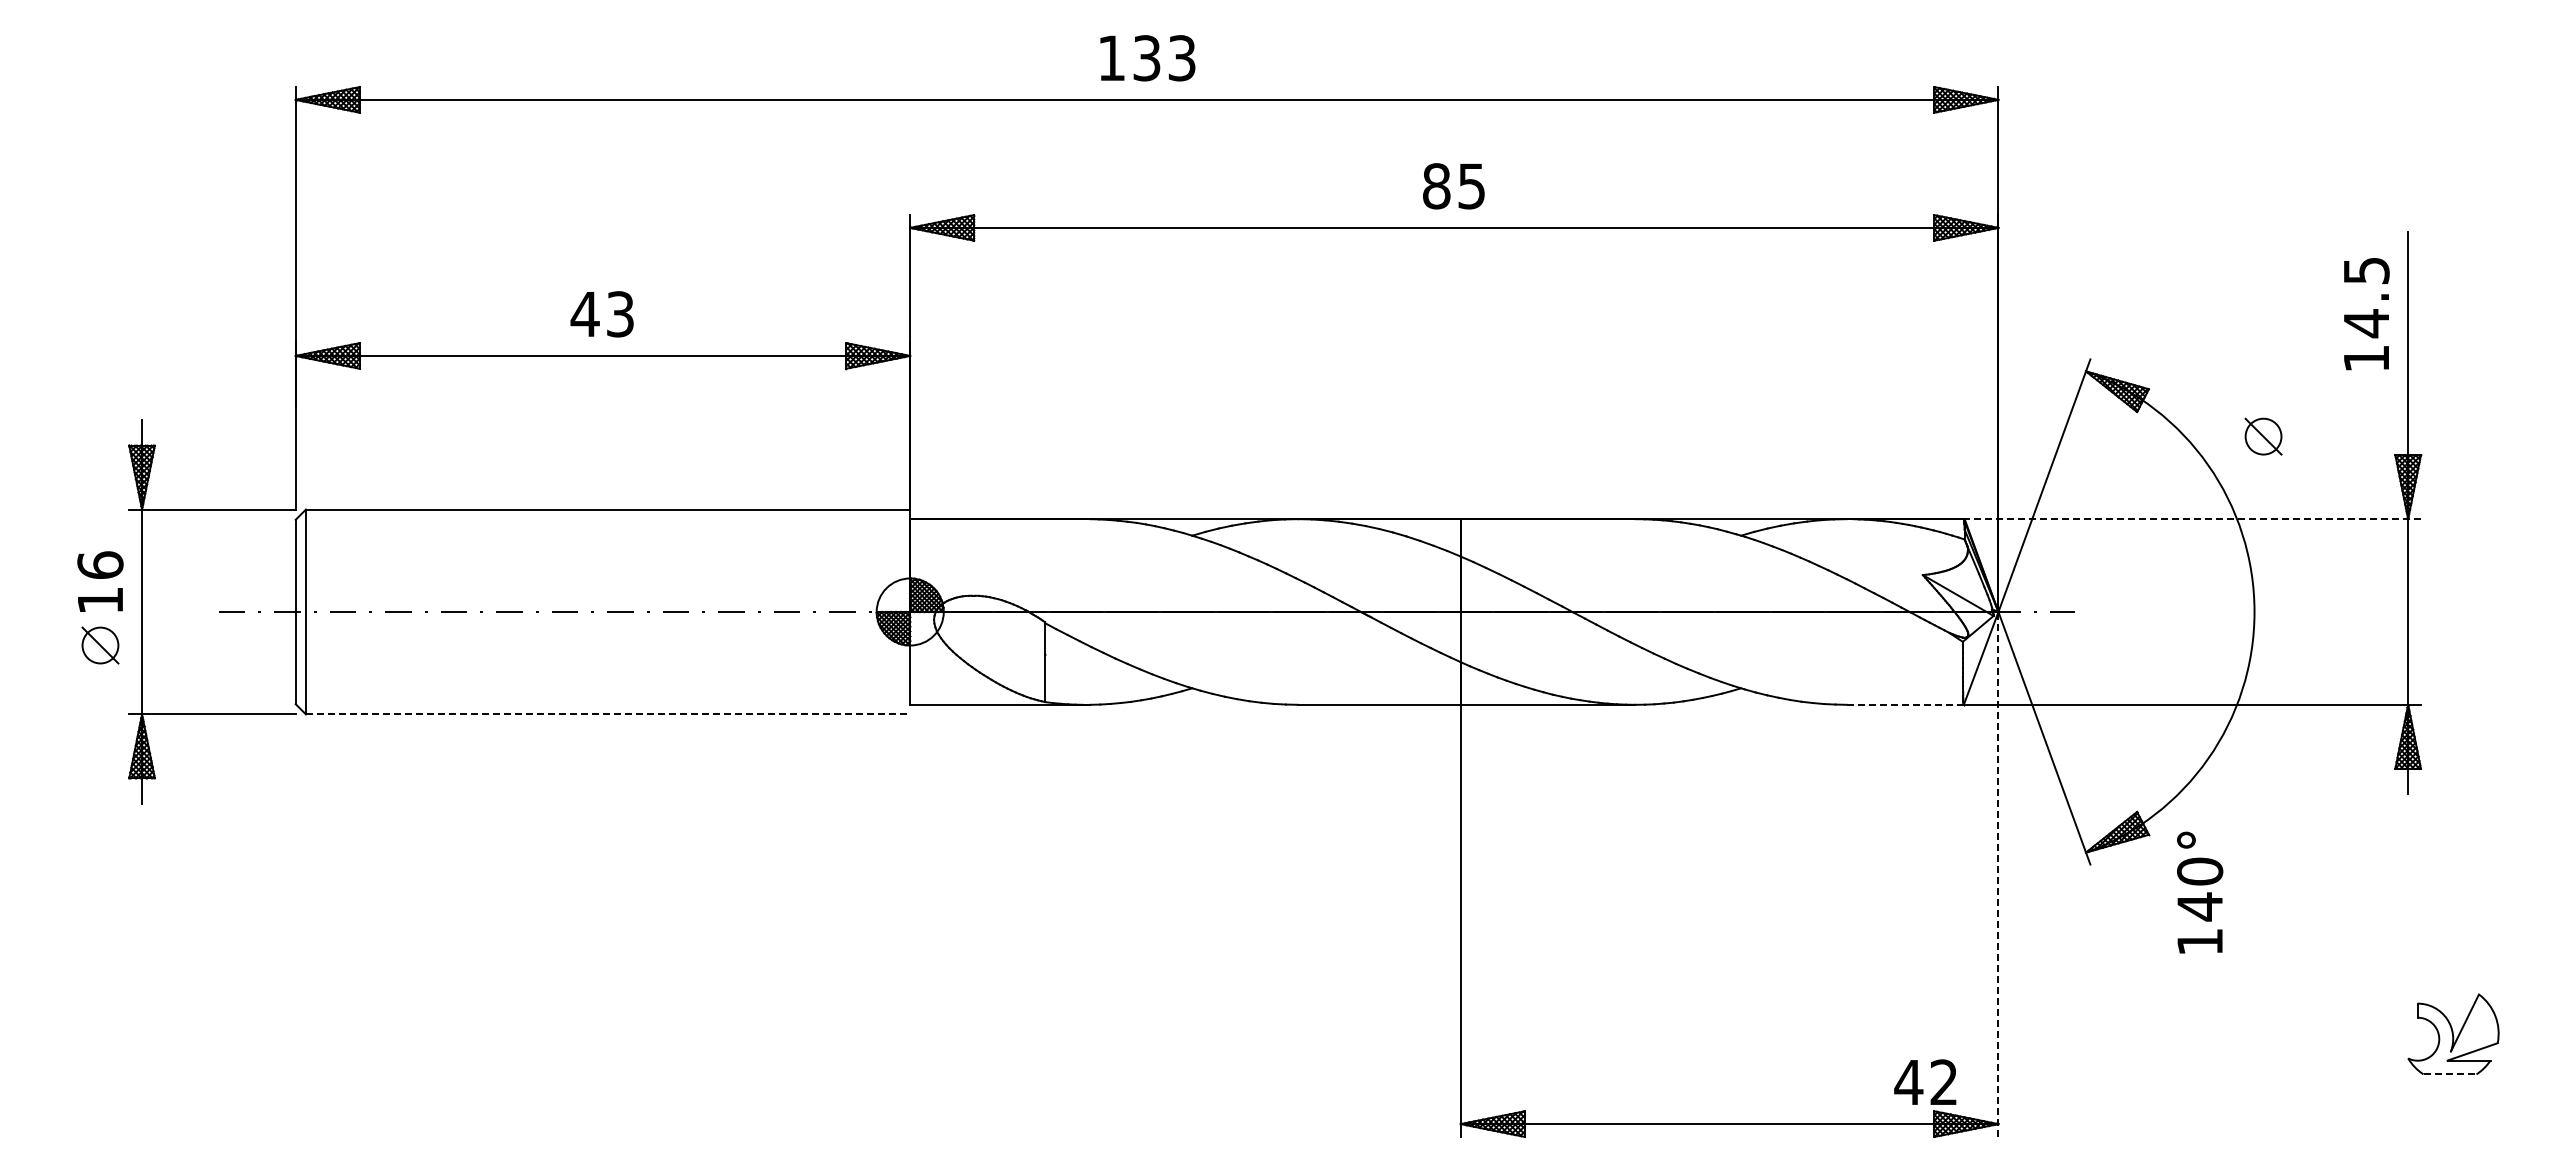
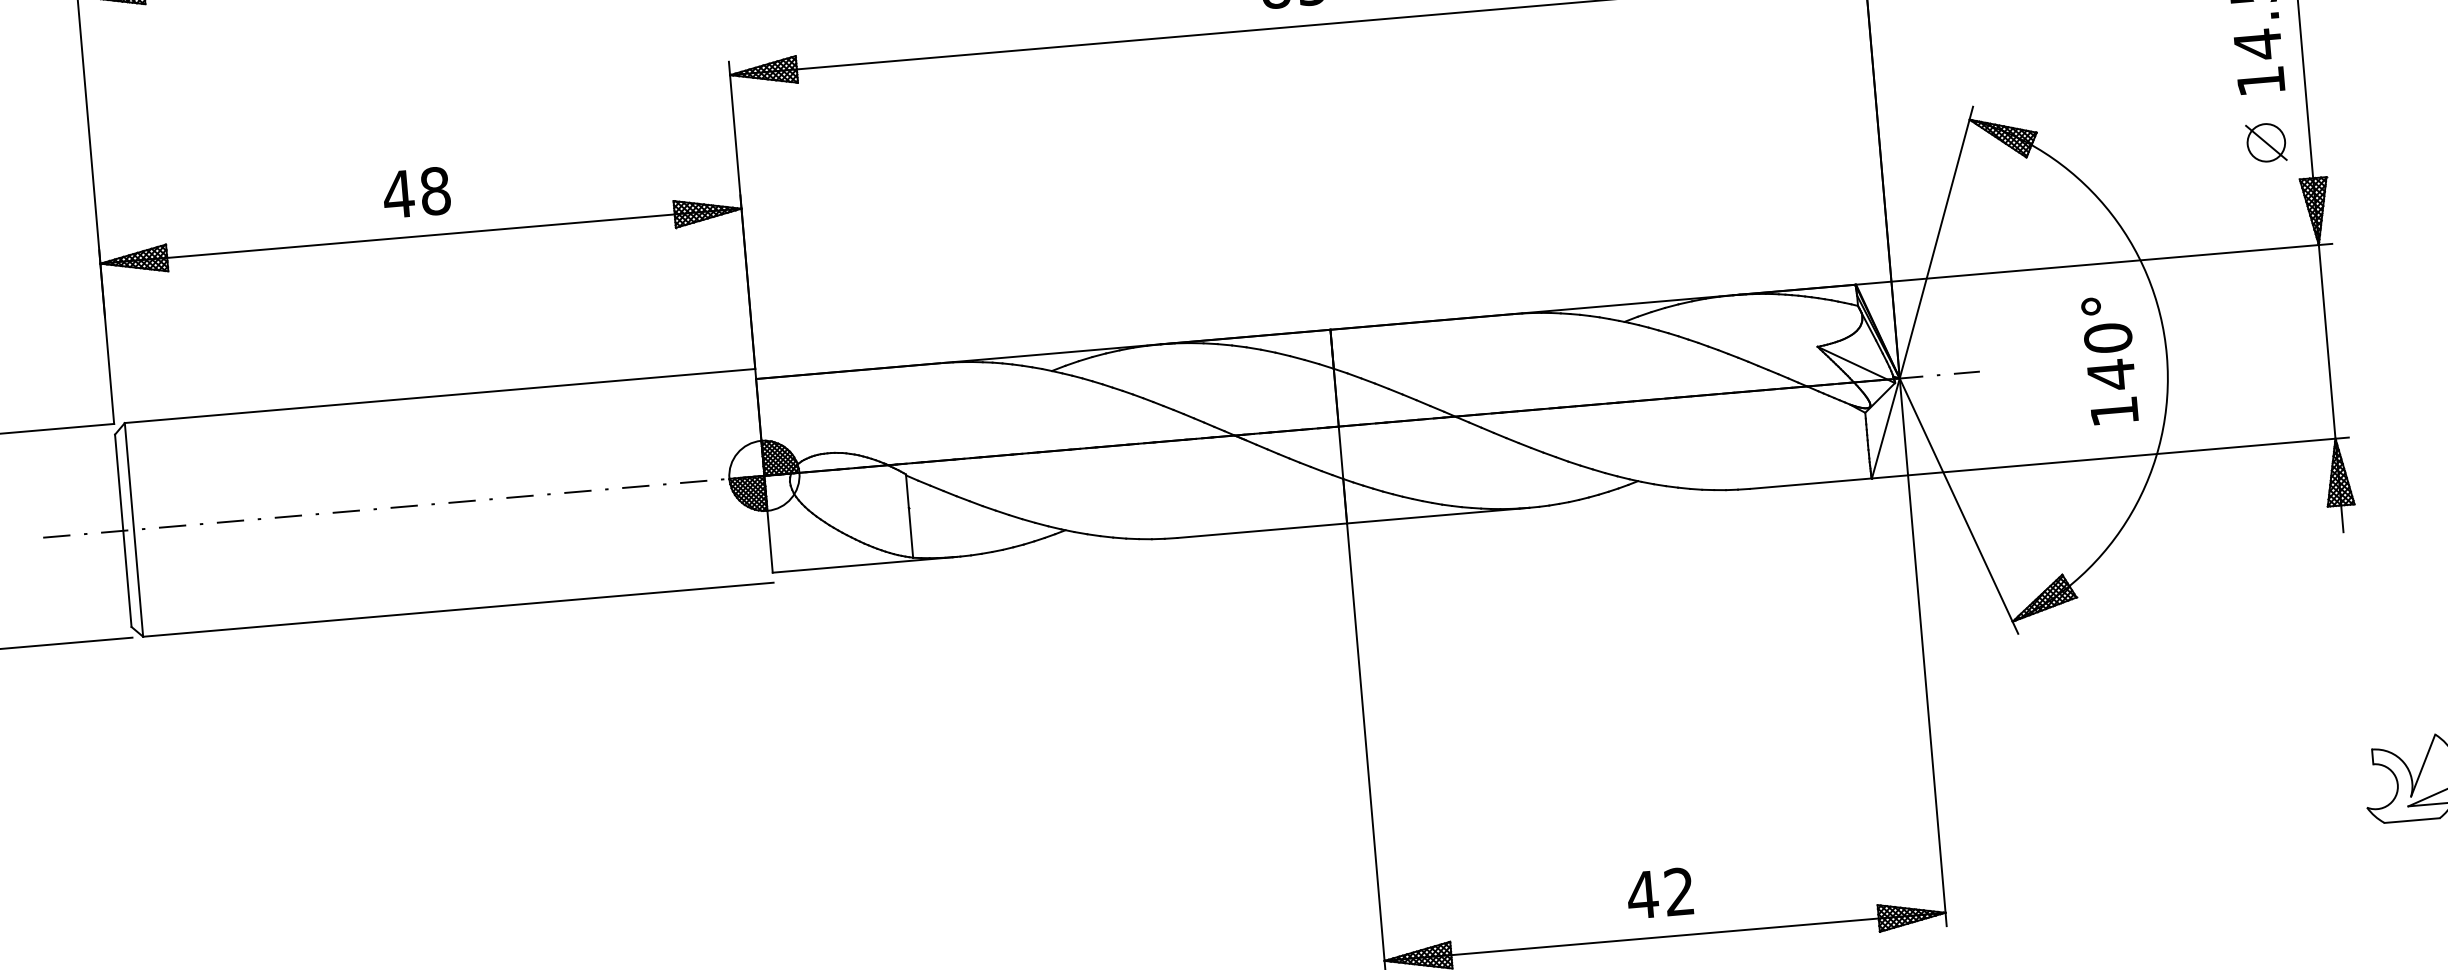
text: (620, 314) -> (435, 191), 43 -> 48
part: (2263, 436) -> (2266, 142), moved
line: (2192, 519) -> (2093, 264), dashed -> solid
line: (1905, 704) -> (1811, 483), dashed -> solid
line: (608, 714) -> (458, 609), dashed -> solid
line: (1998, 873) -> (1923, 651), dashed -> solid
text: (2200, 892) -> (2110, 359), moved
line: (2450, 1074) -> (2412, 820), dashed -> solid
text: (1925, 1081) -> (1660, 892), moved

